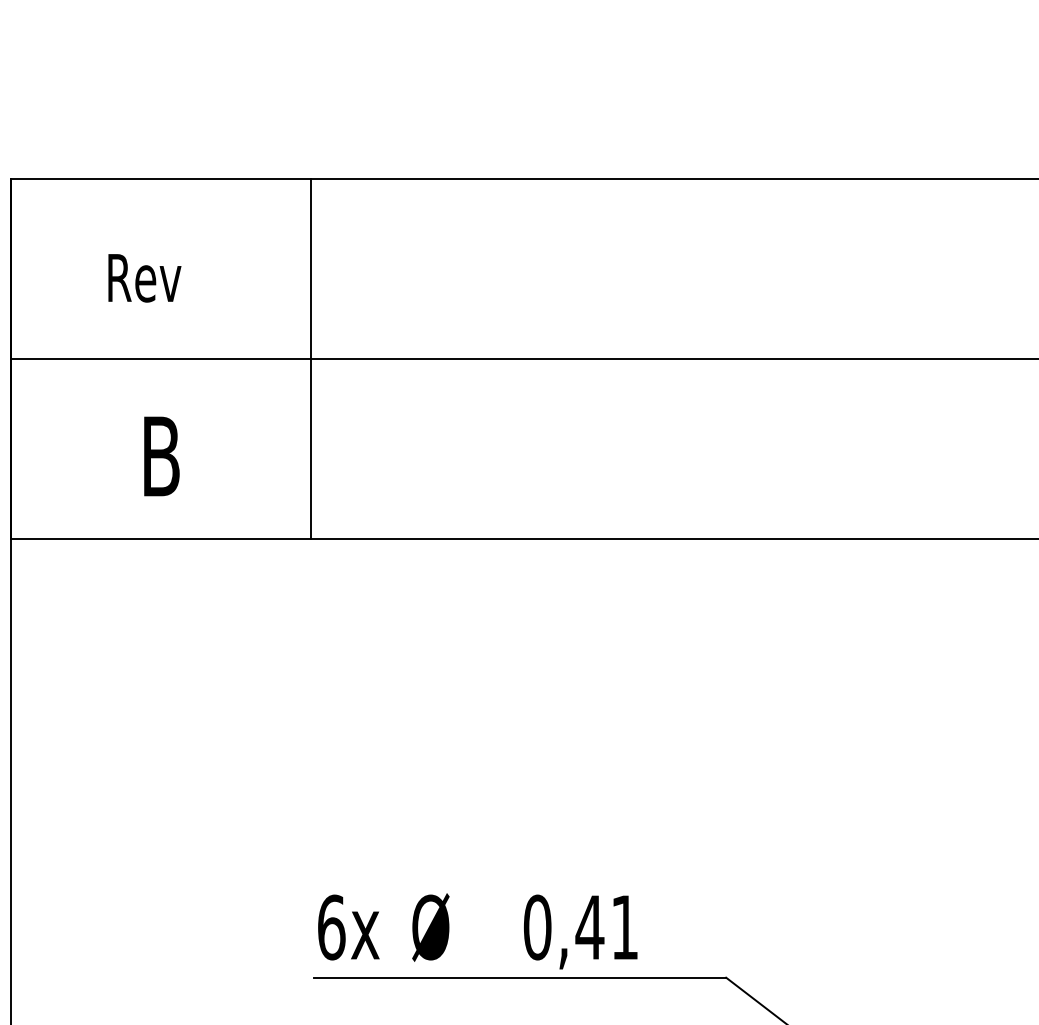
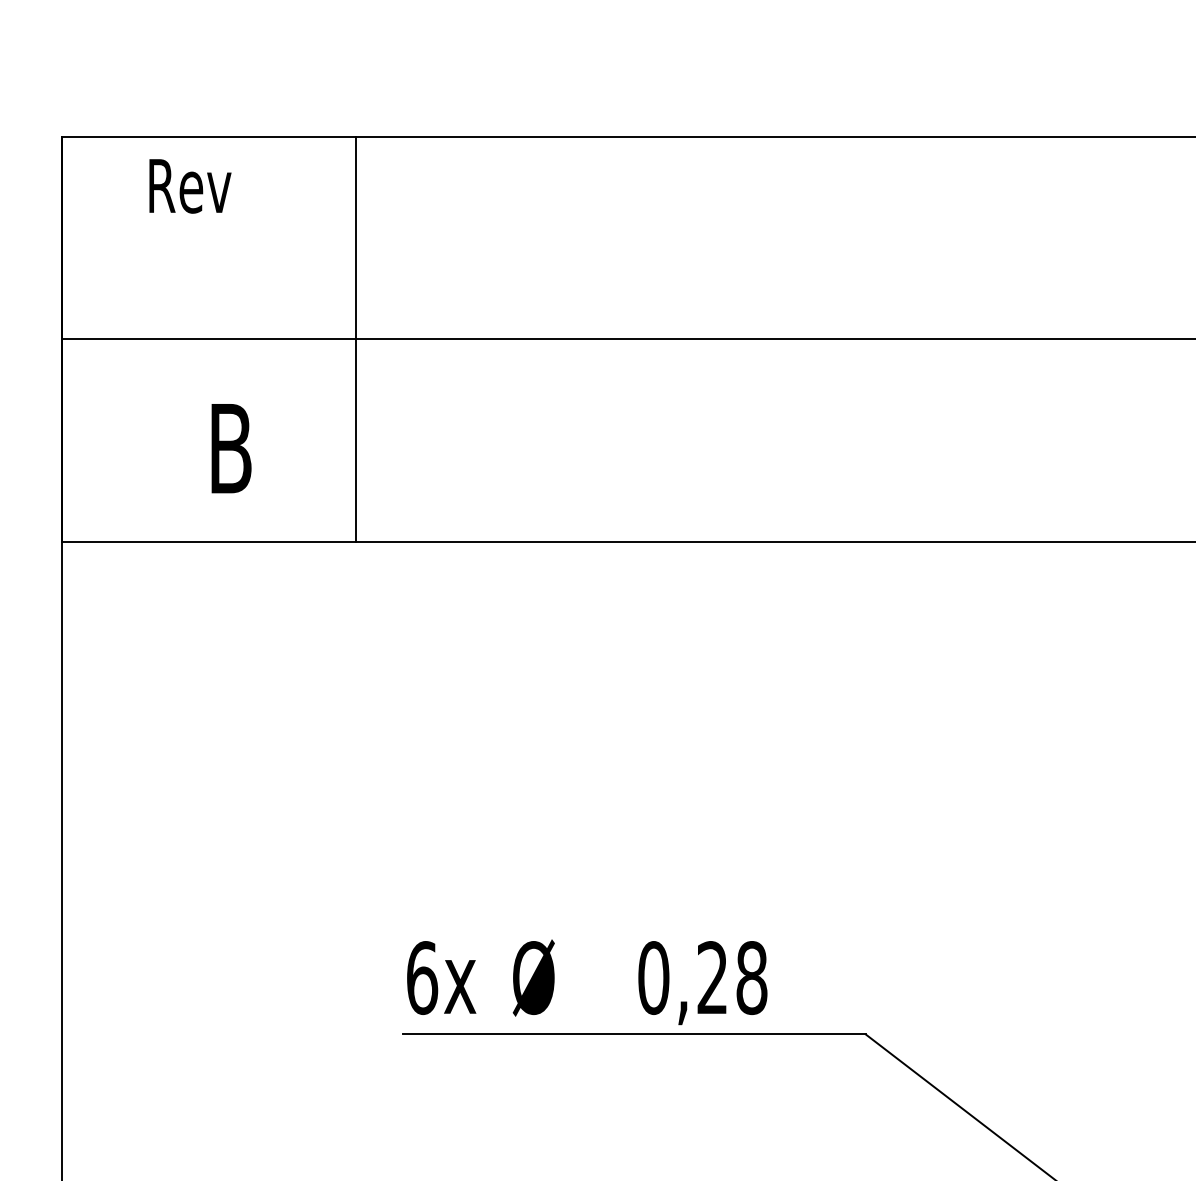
text: (144, 278) -> (190, 186), moved
line: (311, 358) -> (356, 338), moved
text: (606, 927) -> (731, 978), 0,41 -> 0,28

